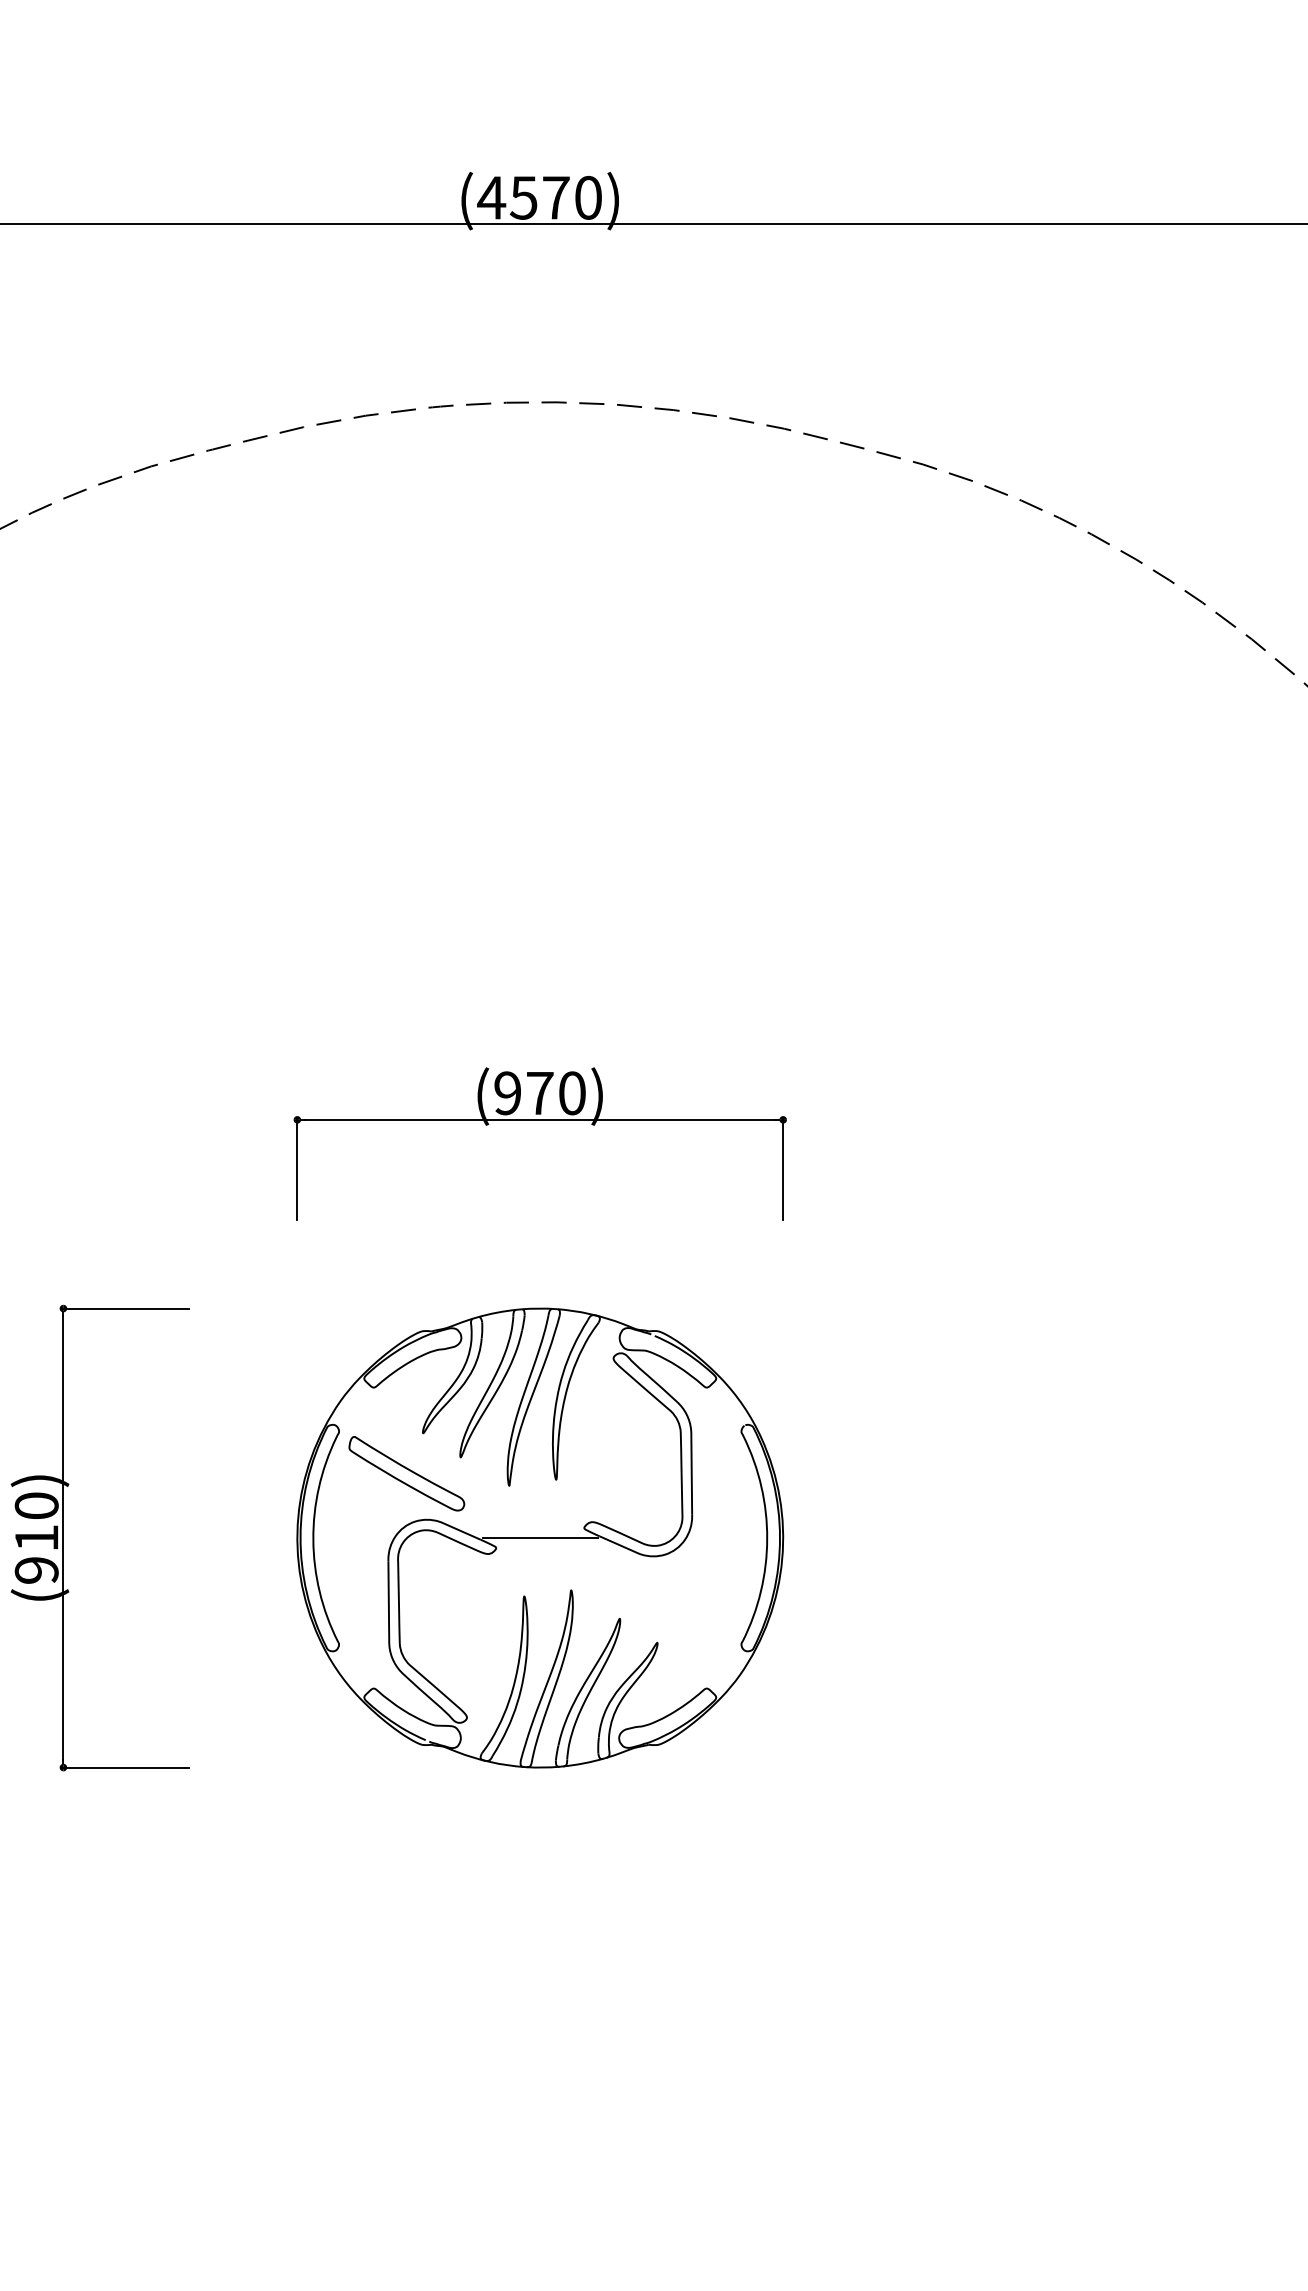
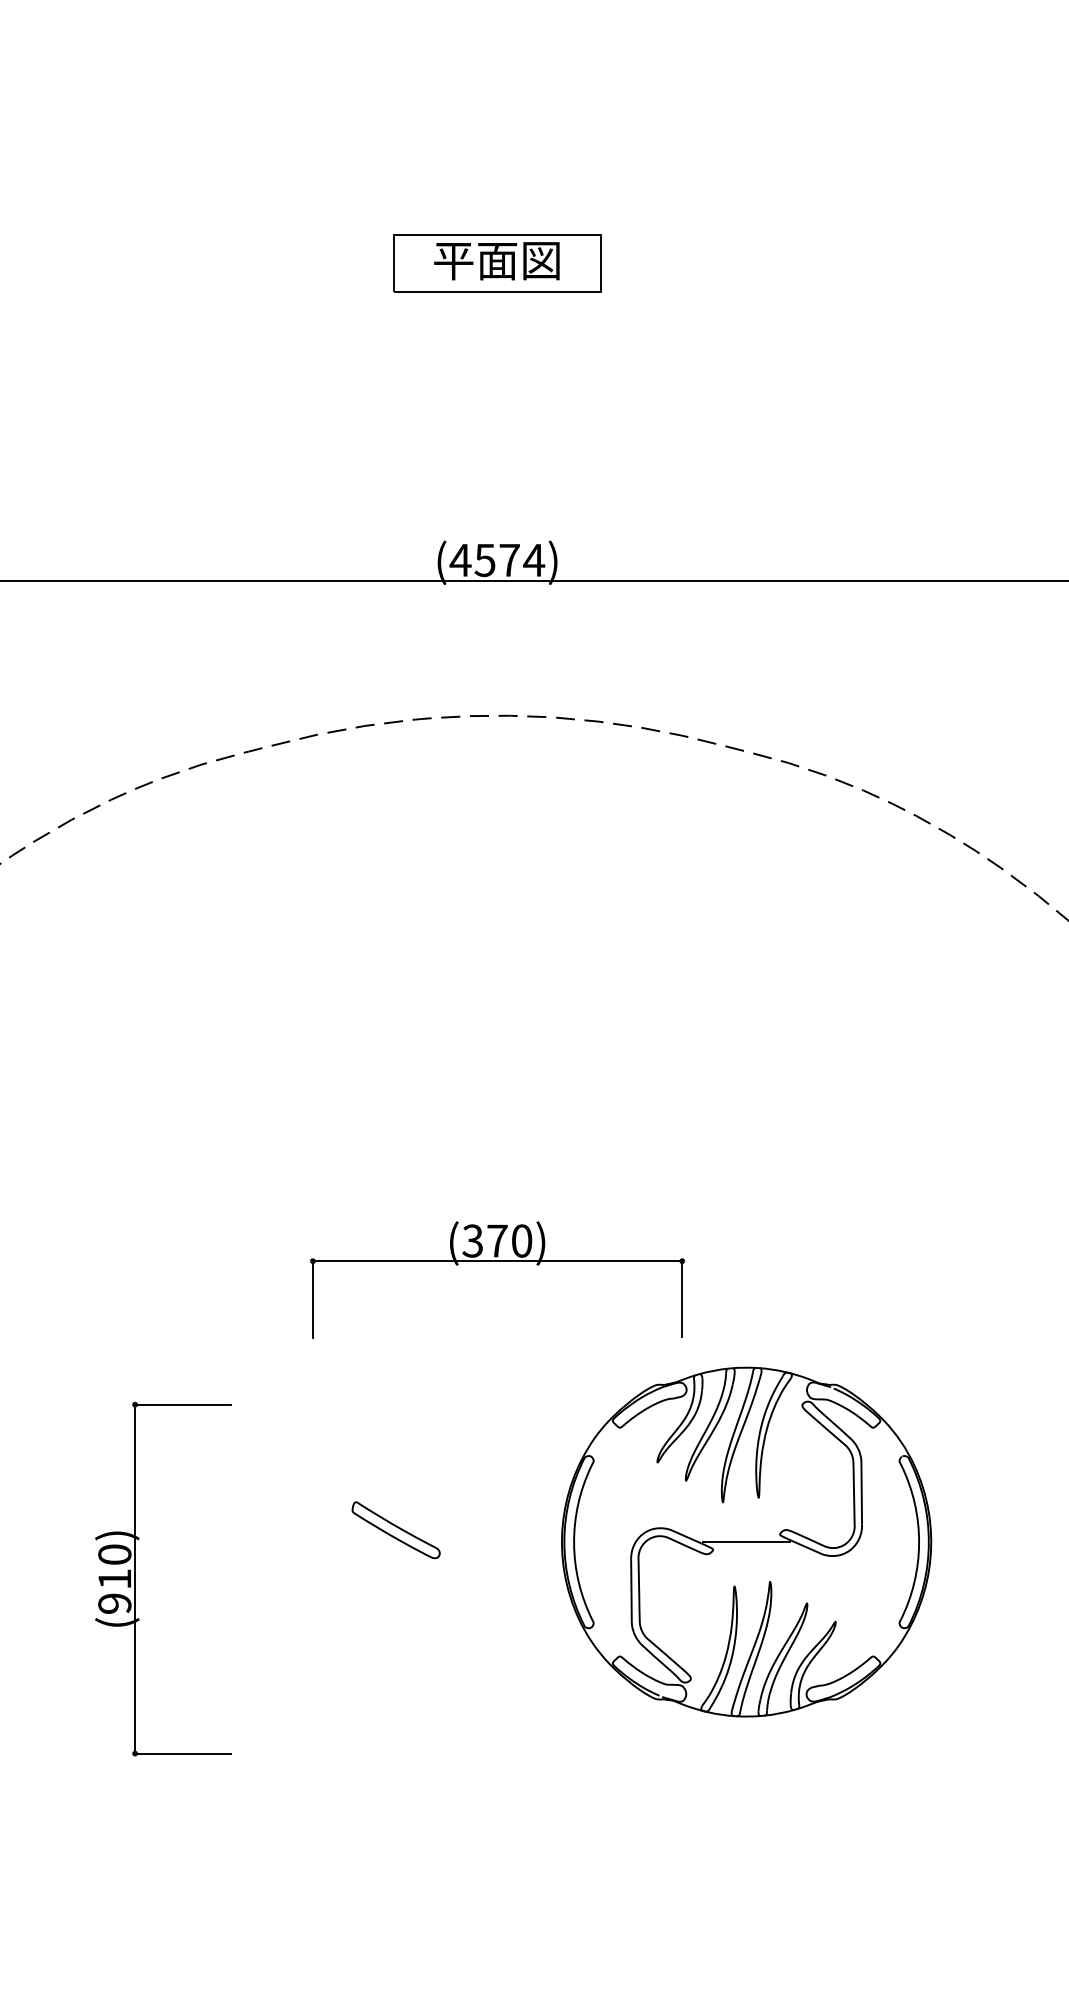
text: (588, 198) -> (534, 560), (4570) -> (4574)
text: (507, 1092) -> (472, 1240), (970) -> (370)
part: (540, 1537) -> (746, 1541), moved

